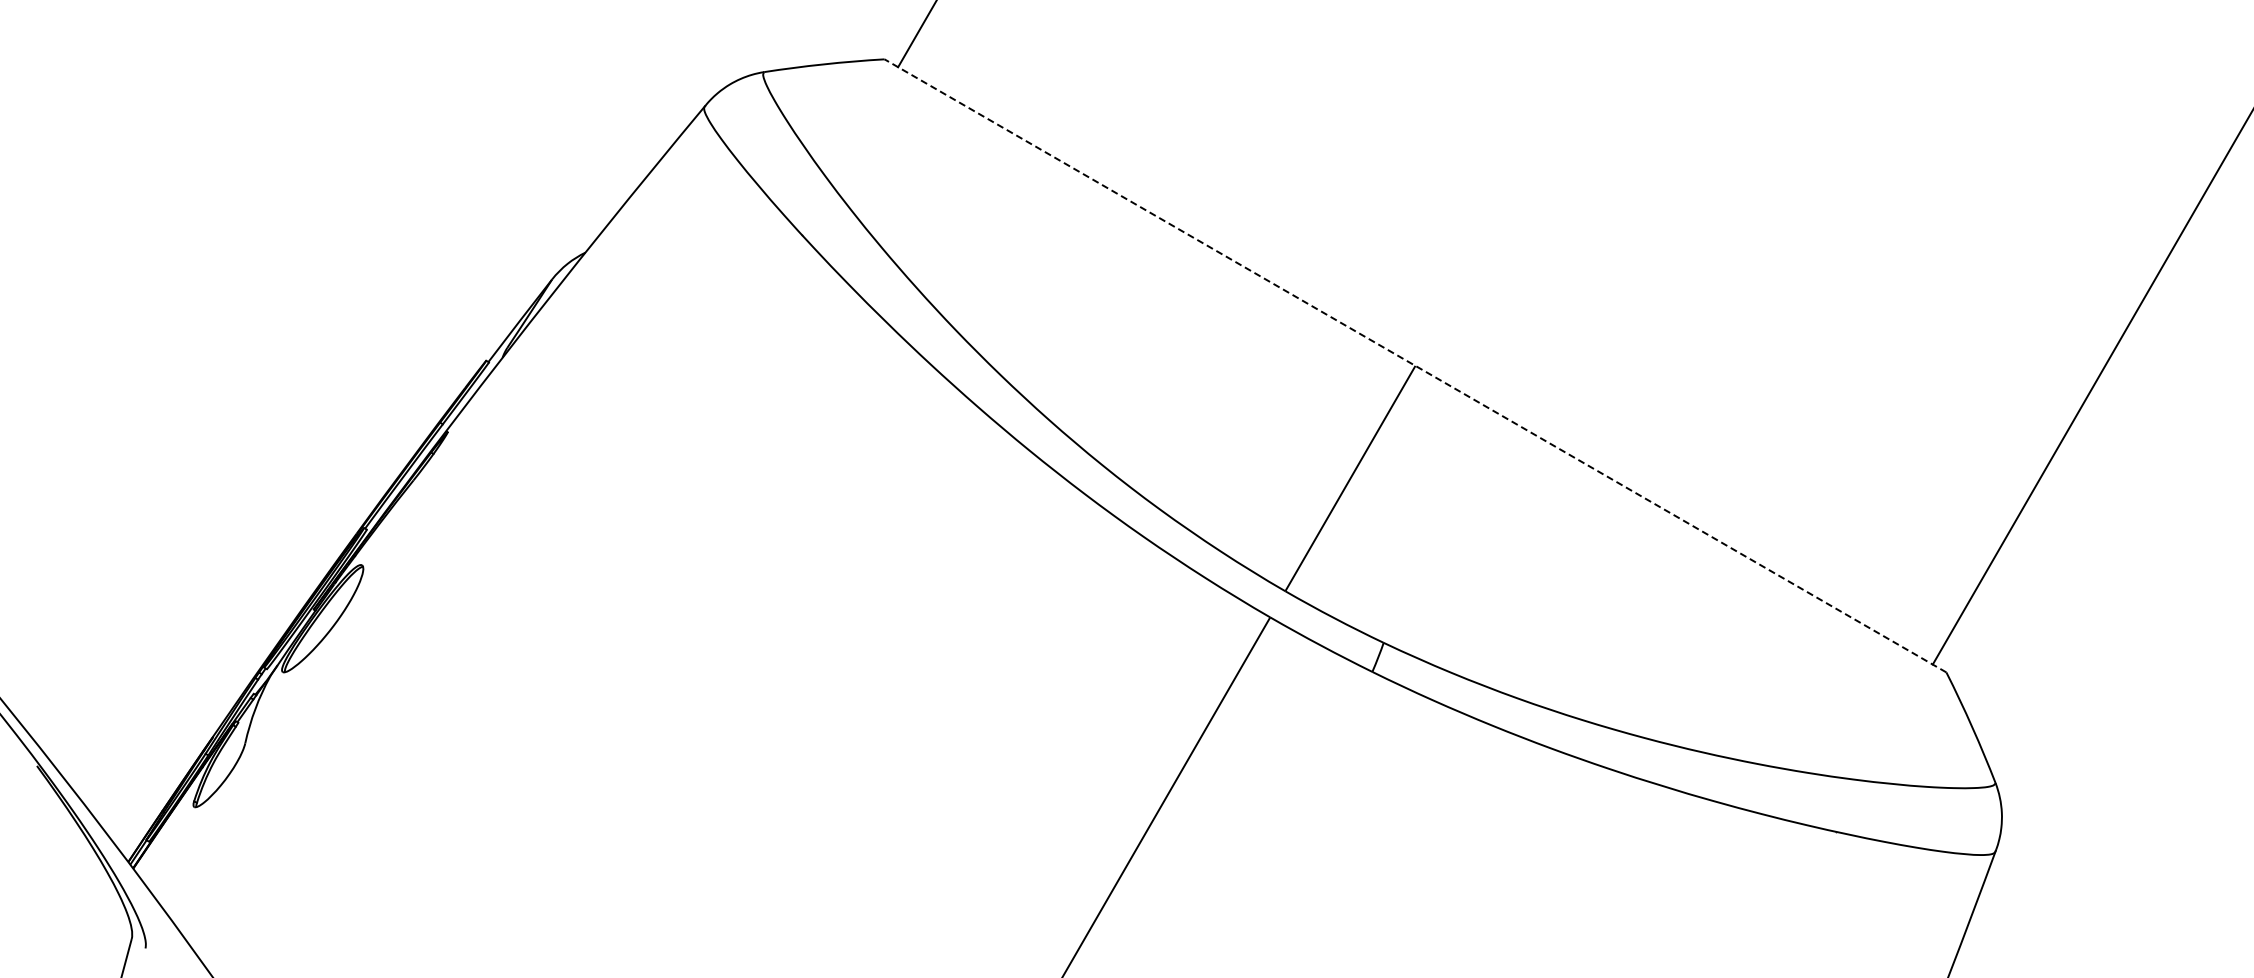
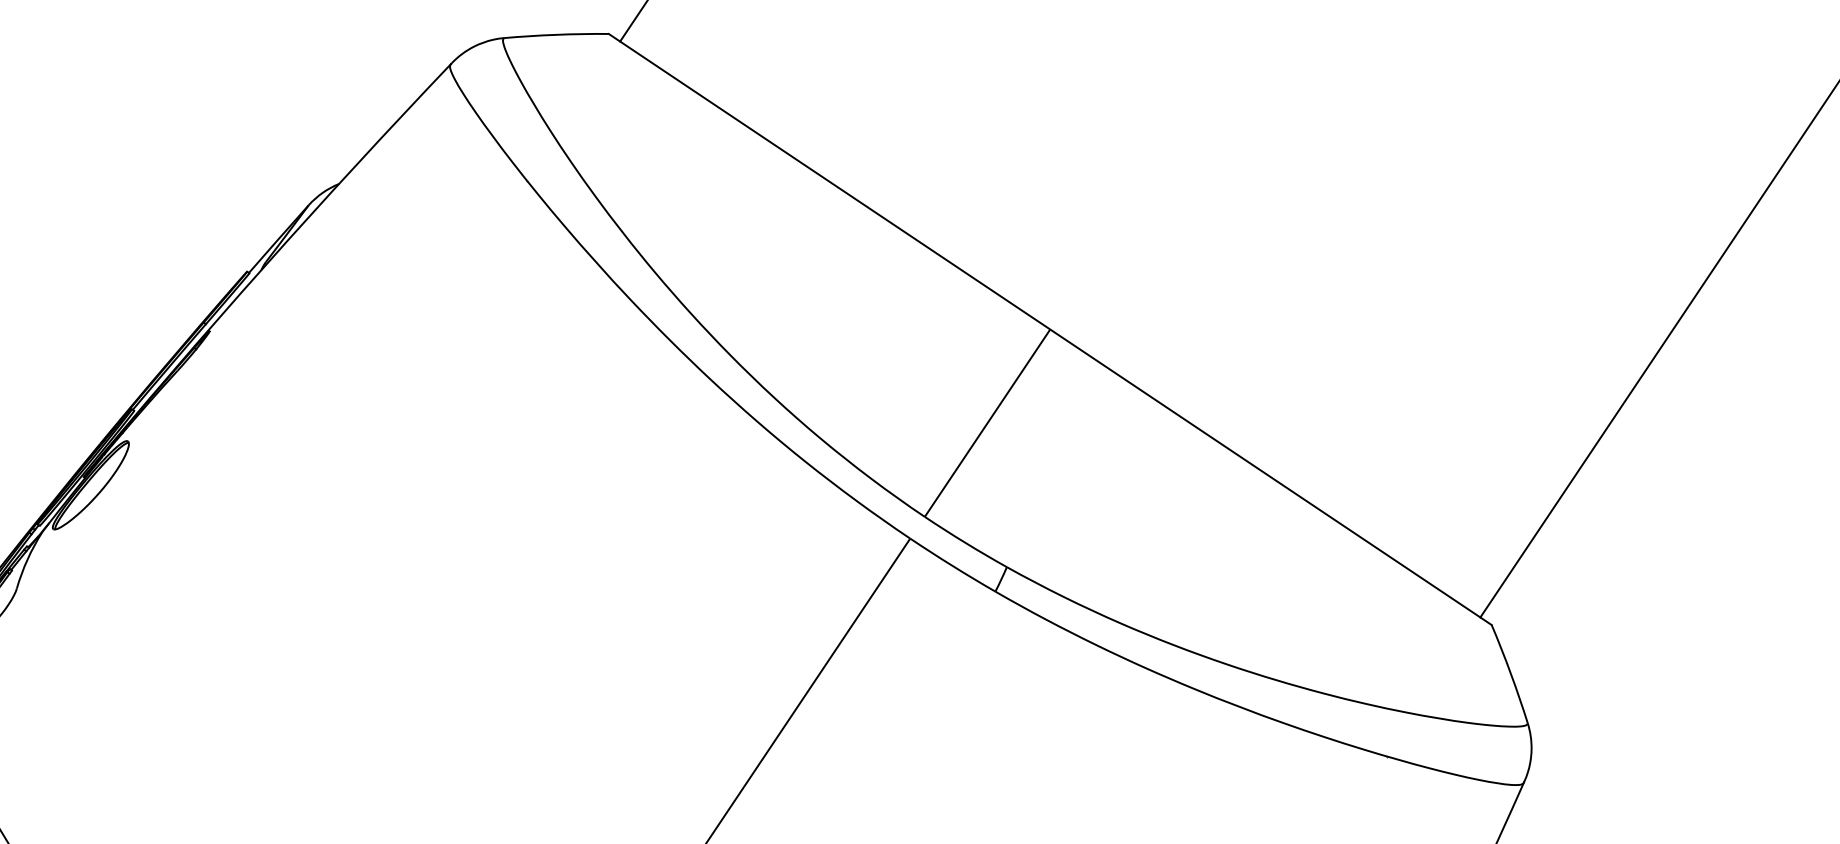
line: (1415, 365) -> (1050, 329), dashed -> solid

